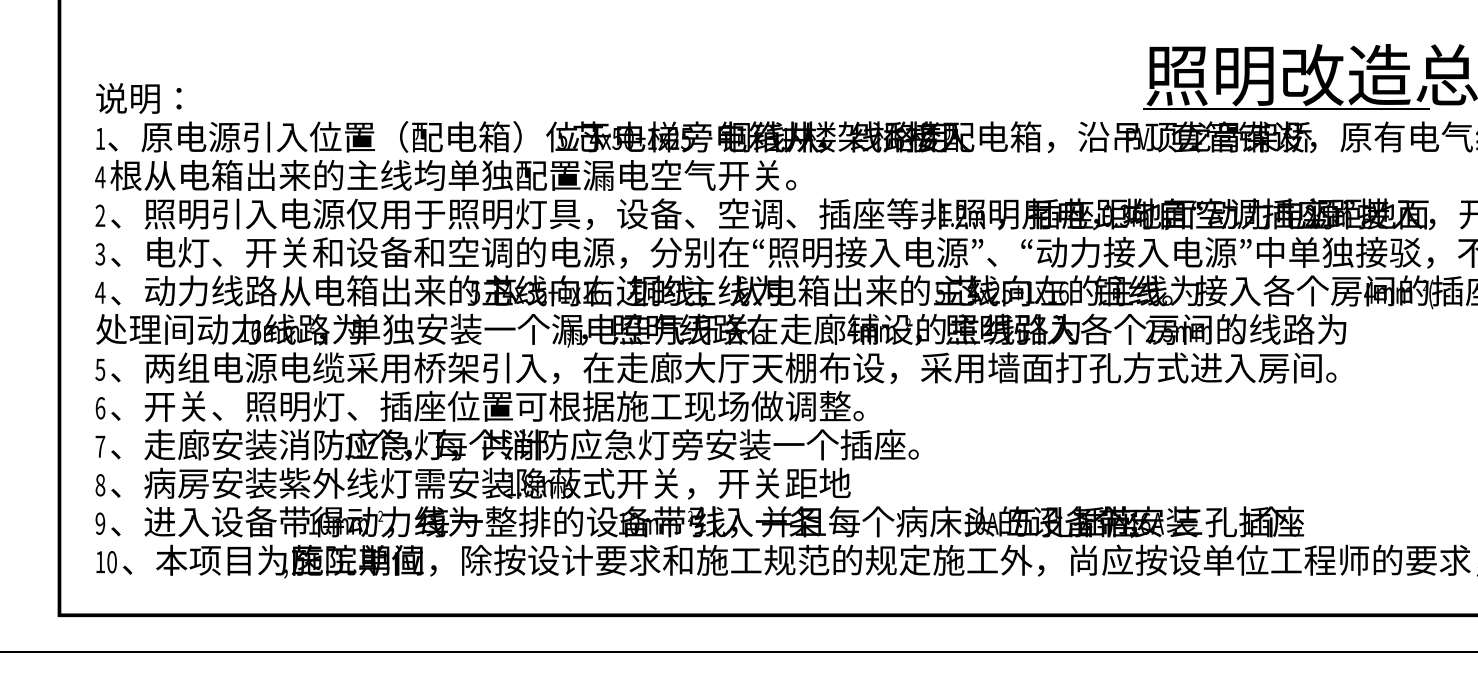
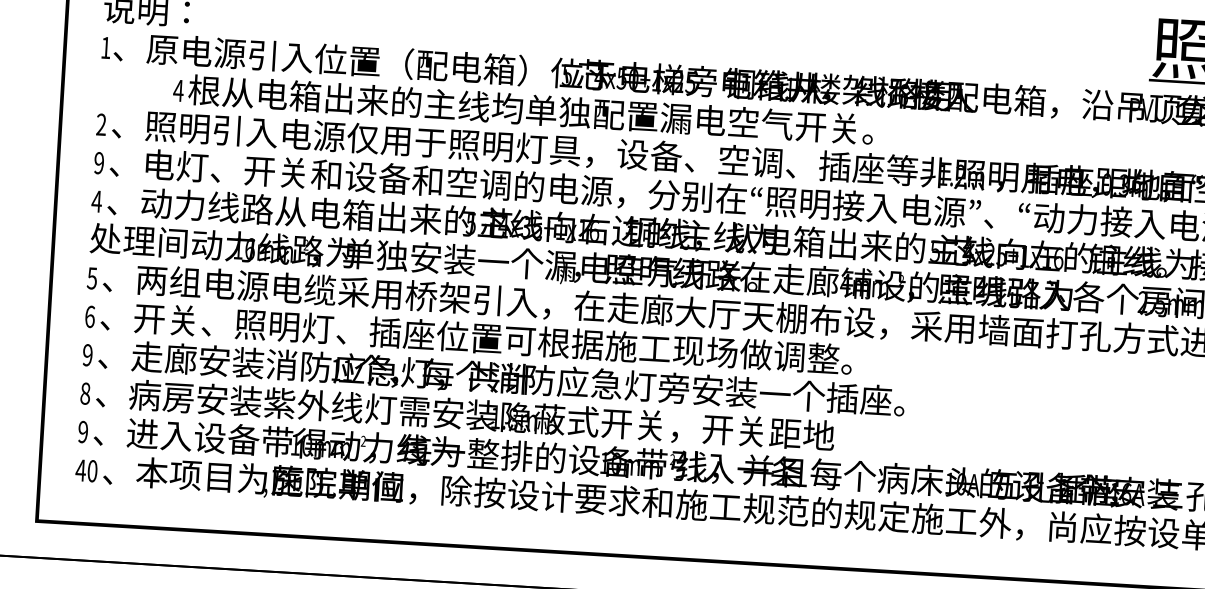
text: (445, 174) -> (523, 108), moved
text: (100, 254) -> (99, 163), 3 -> 9
text: (100, 446) -> (87, 355), 7 -> 9
text: (100, 562) -> (80, 470), 10 -> 40

